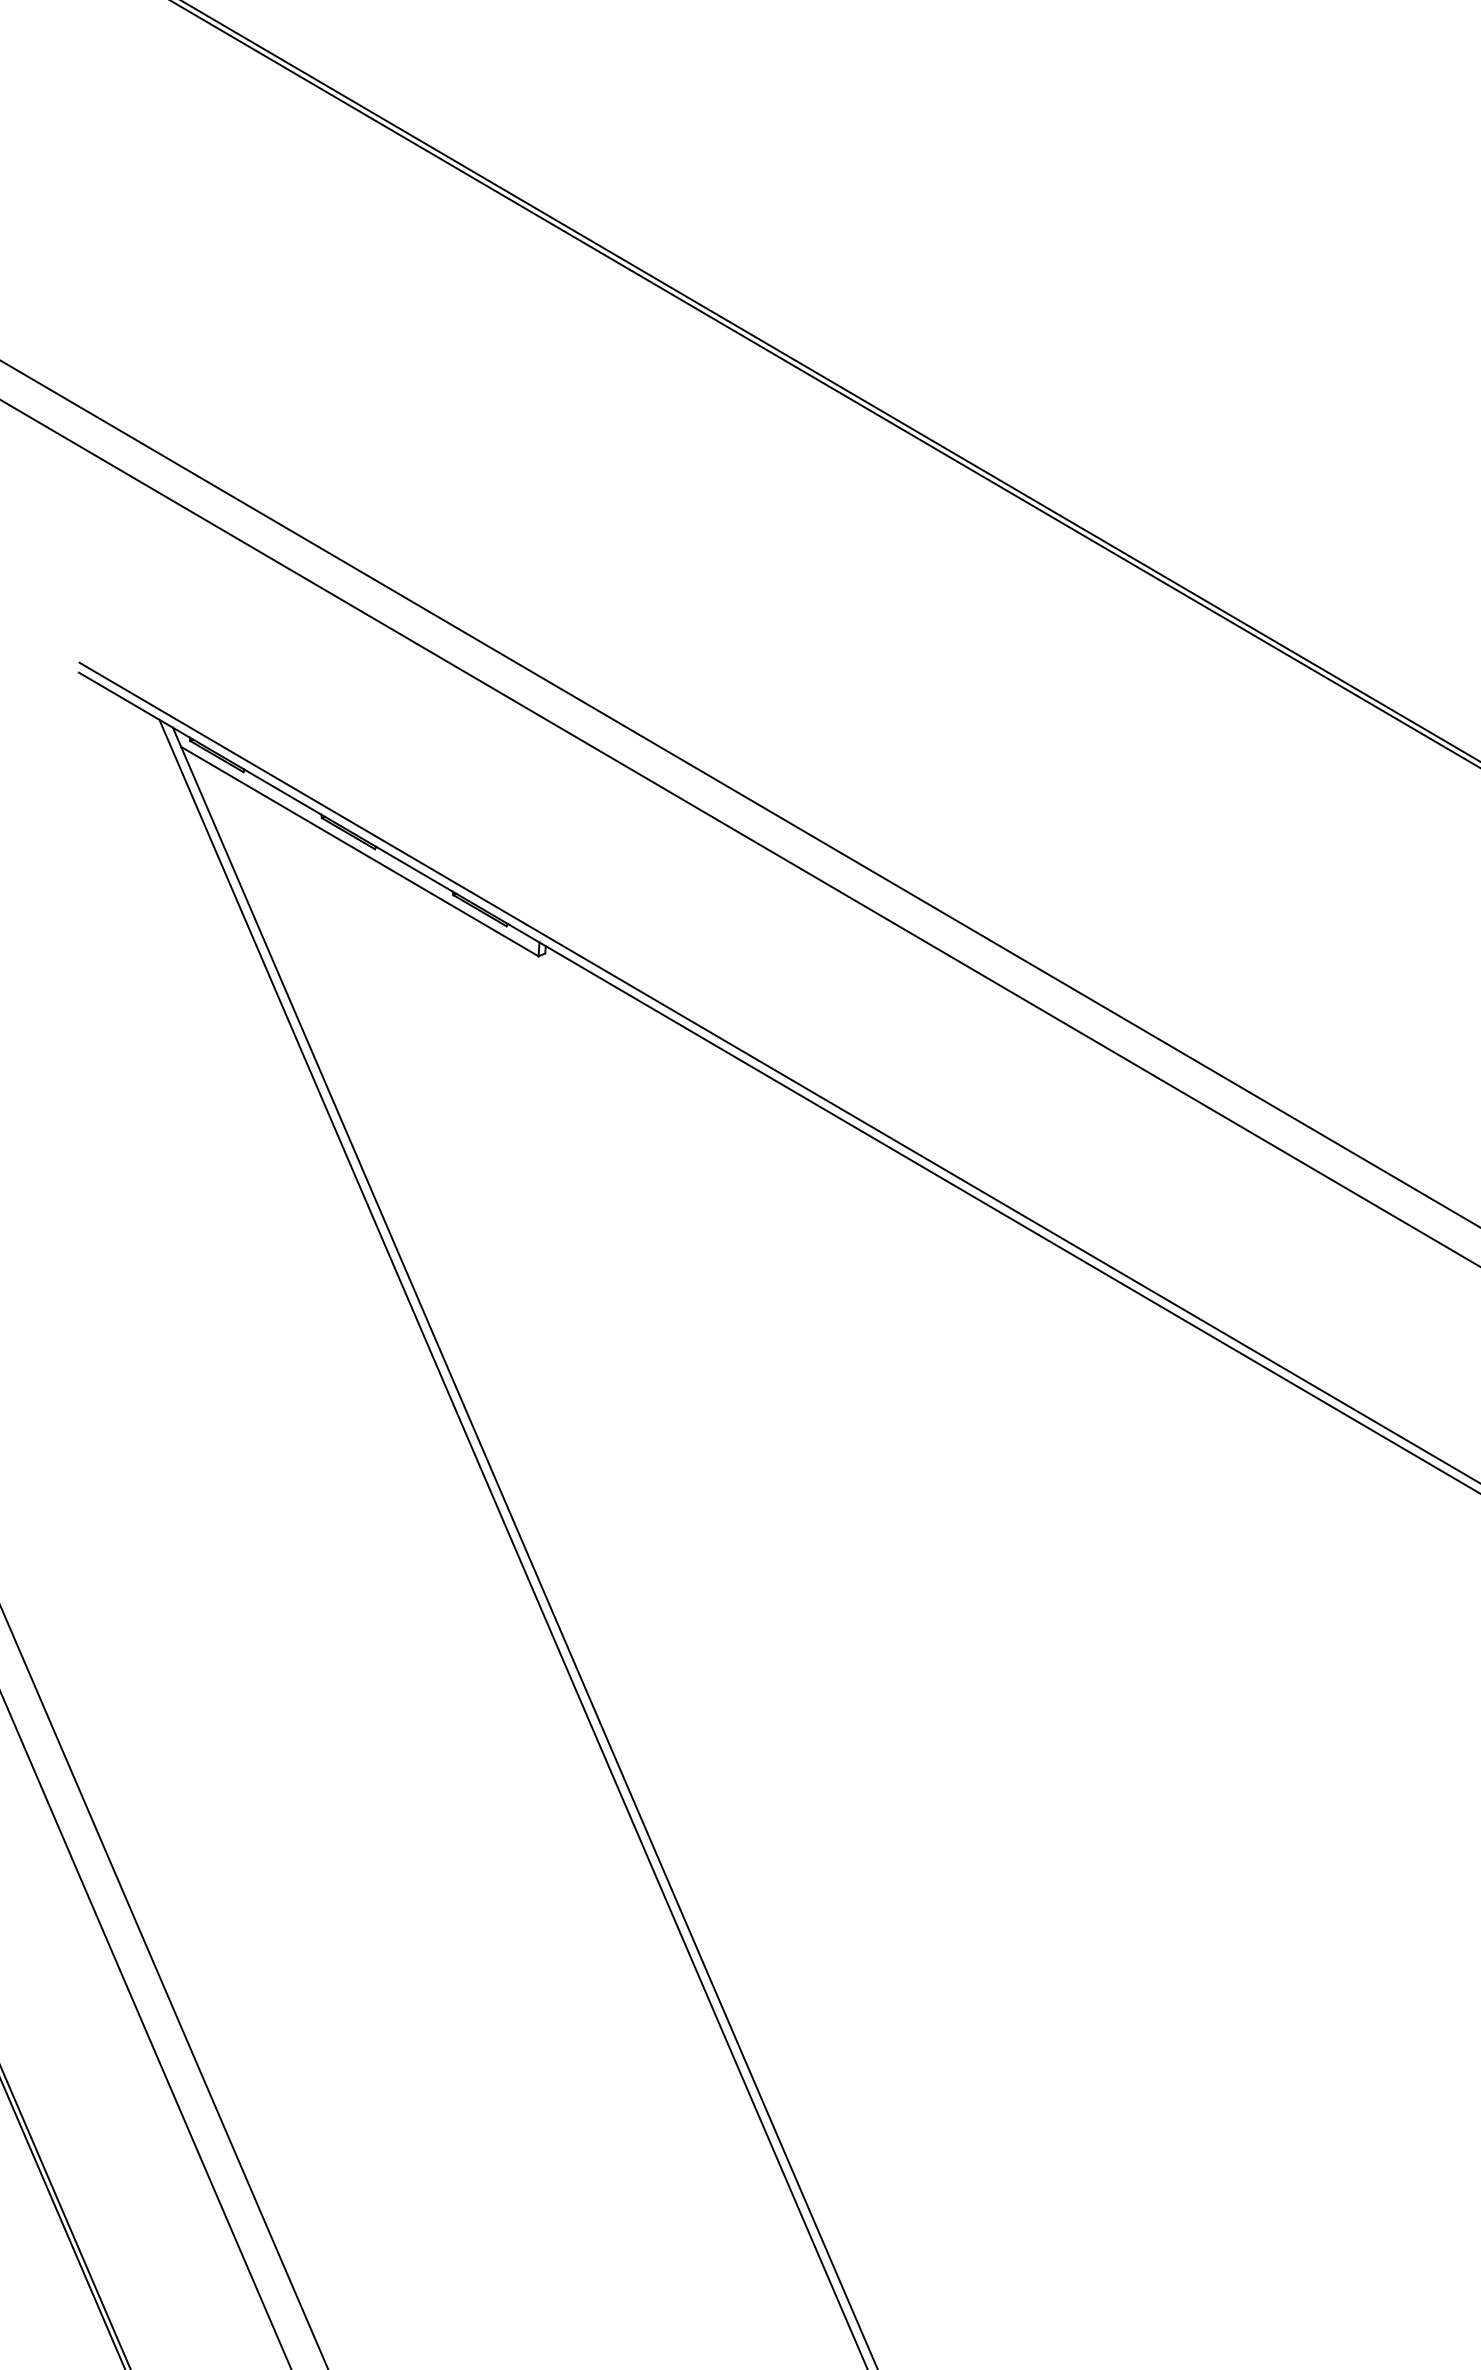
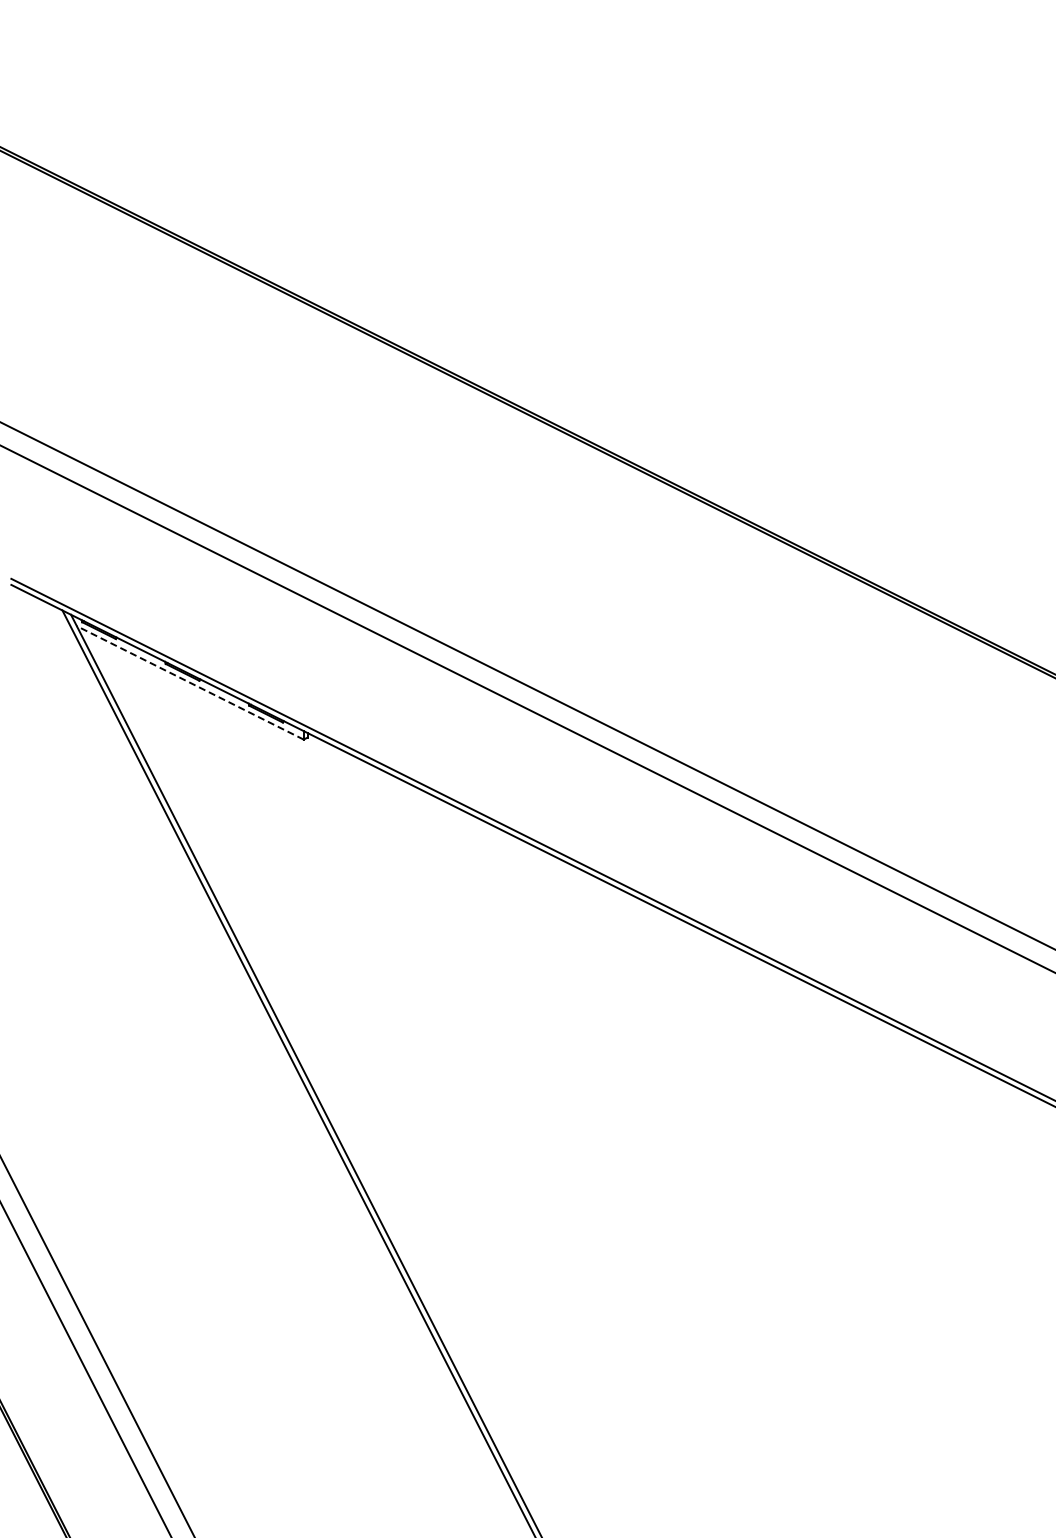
line: (360, 851) -> (190, 682), solid -> dashed

